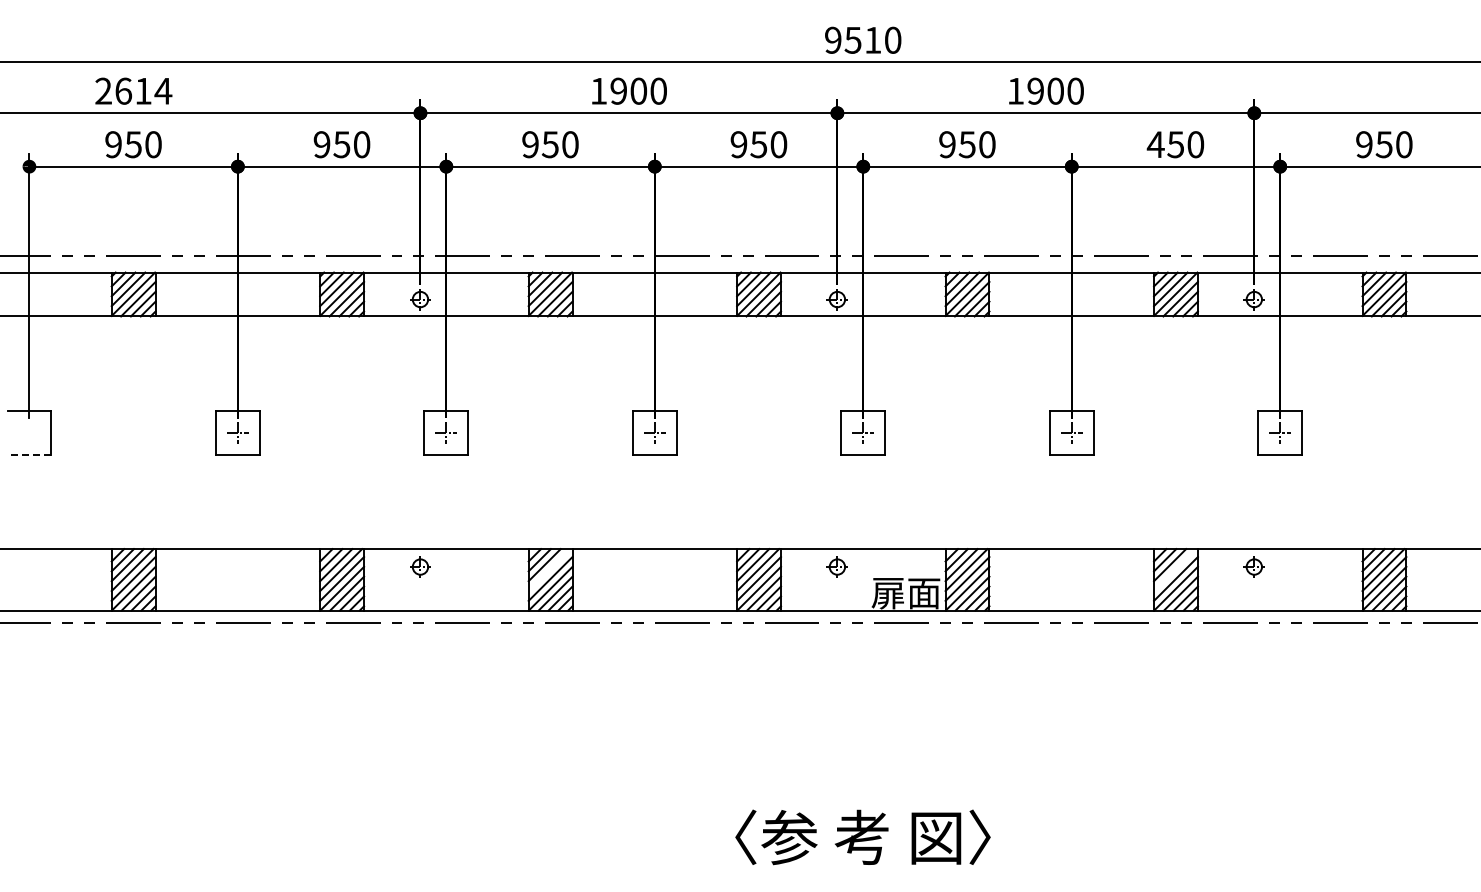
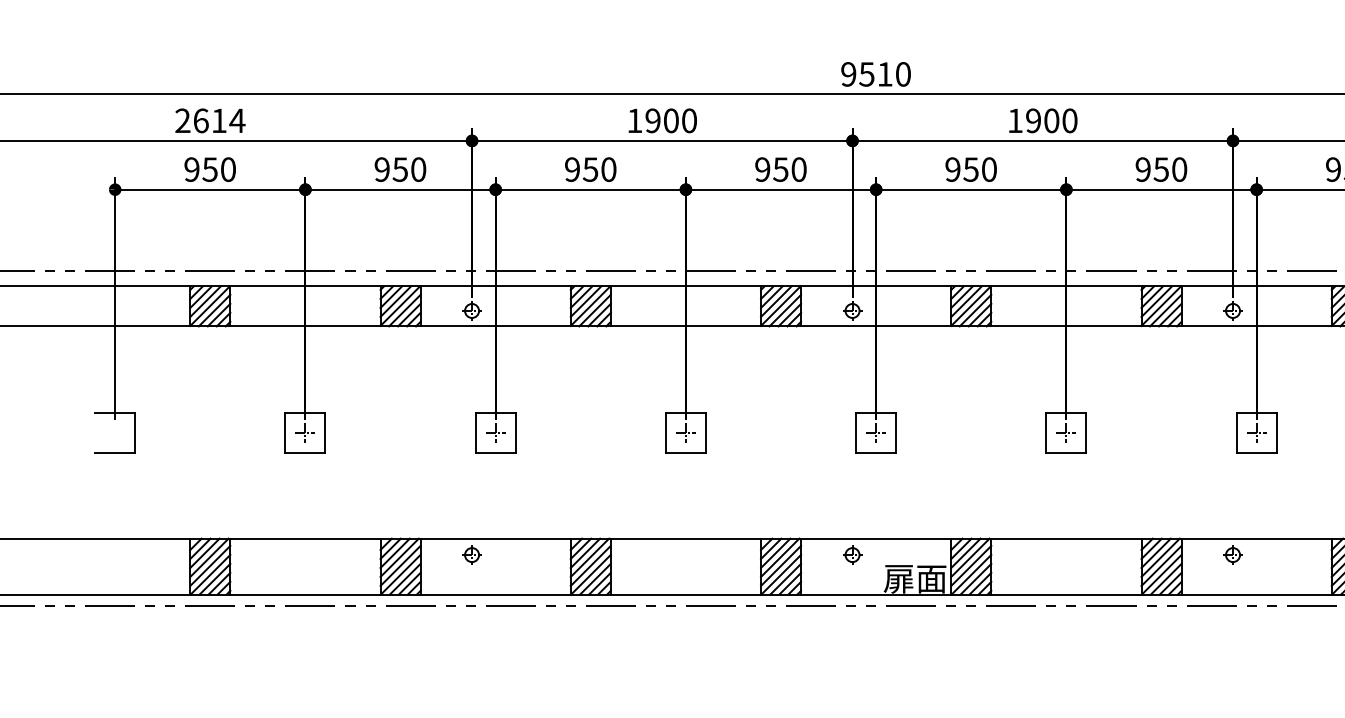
text: (1155, 144) -> (1142, 169), 450 -> 950
line: (29, 455) -> (115, 453), dashed -> solid
line: (549, 570) -> (589, 558), added
line: (1175, 570) -> (1161, 558), added

